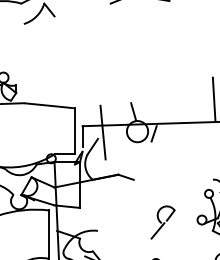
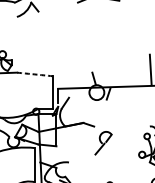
arc: (49, 105) -> (34, 74), solid -> dashed
line: (102, 132) -> (72, 93), removed
part: (162, 222) -> (103, 143), moved

